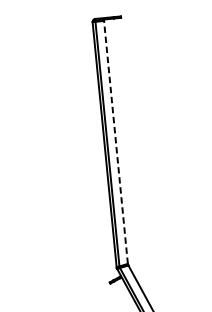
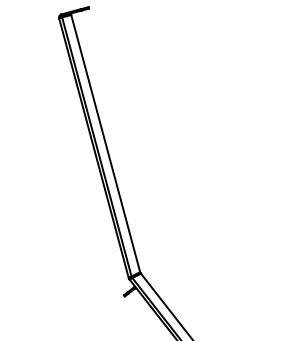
line: (115, 142) -> (105, 143), dashed -> solid

